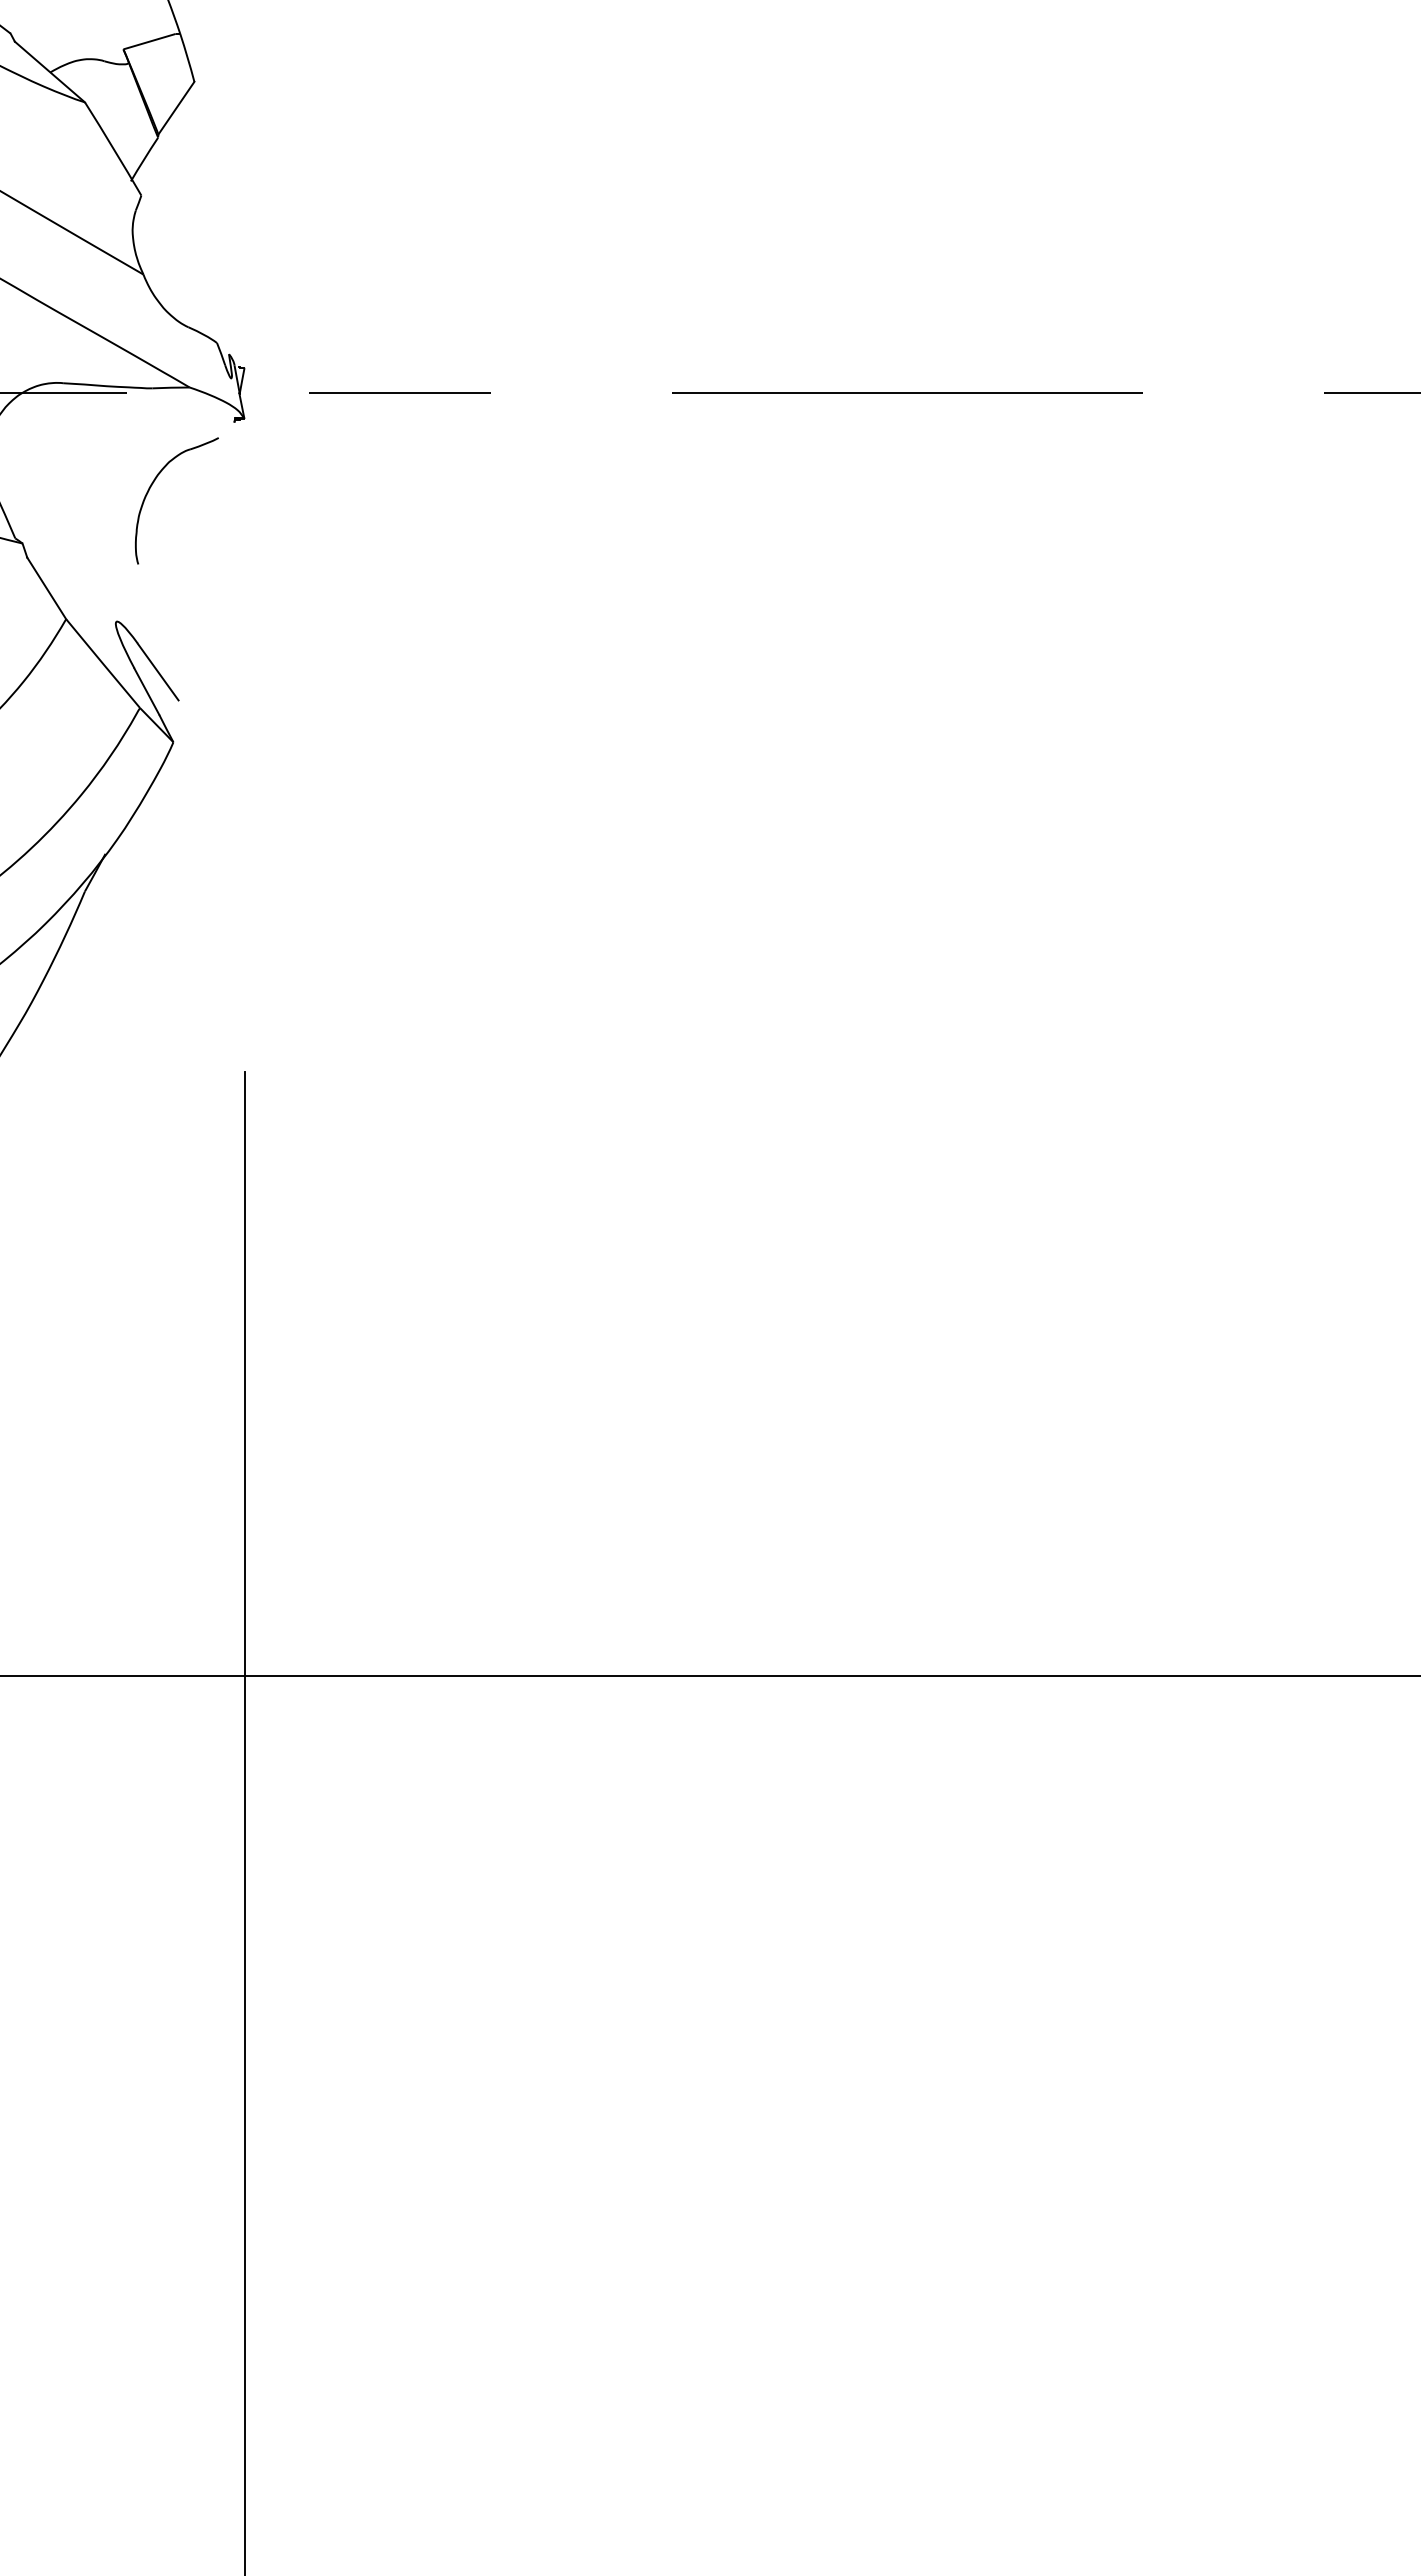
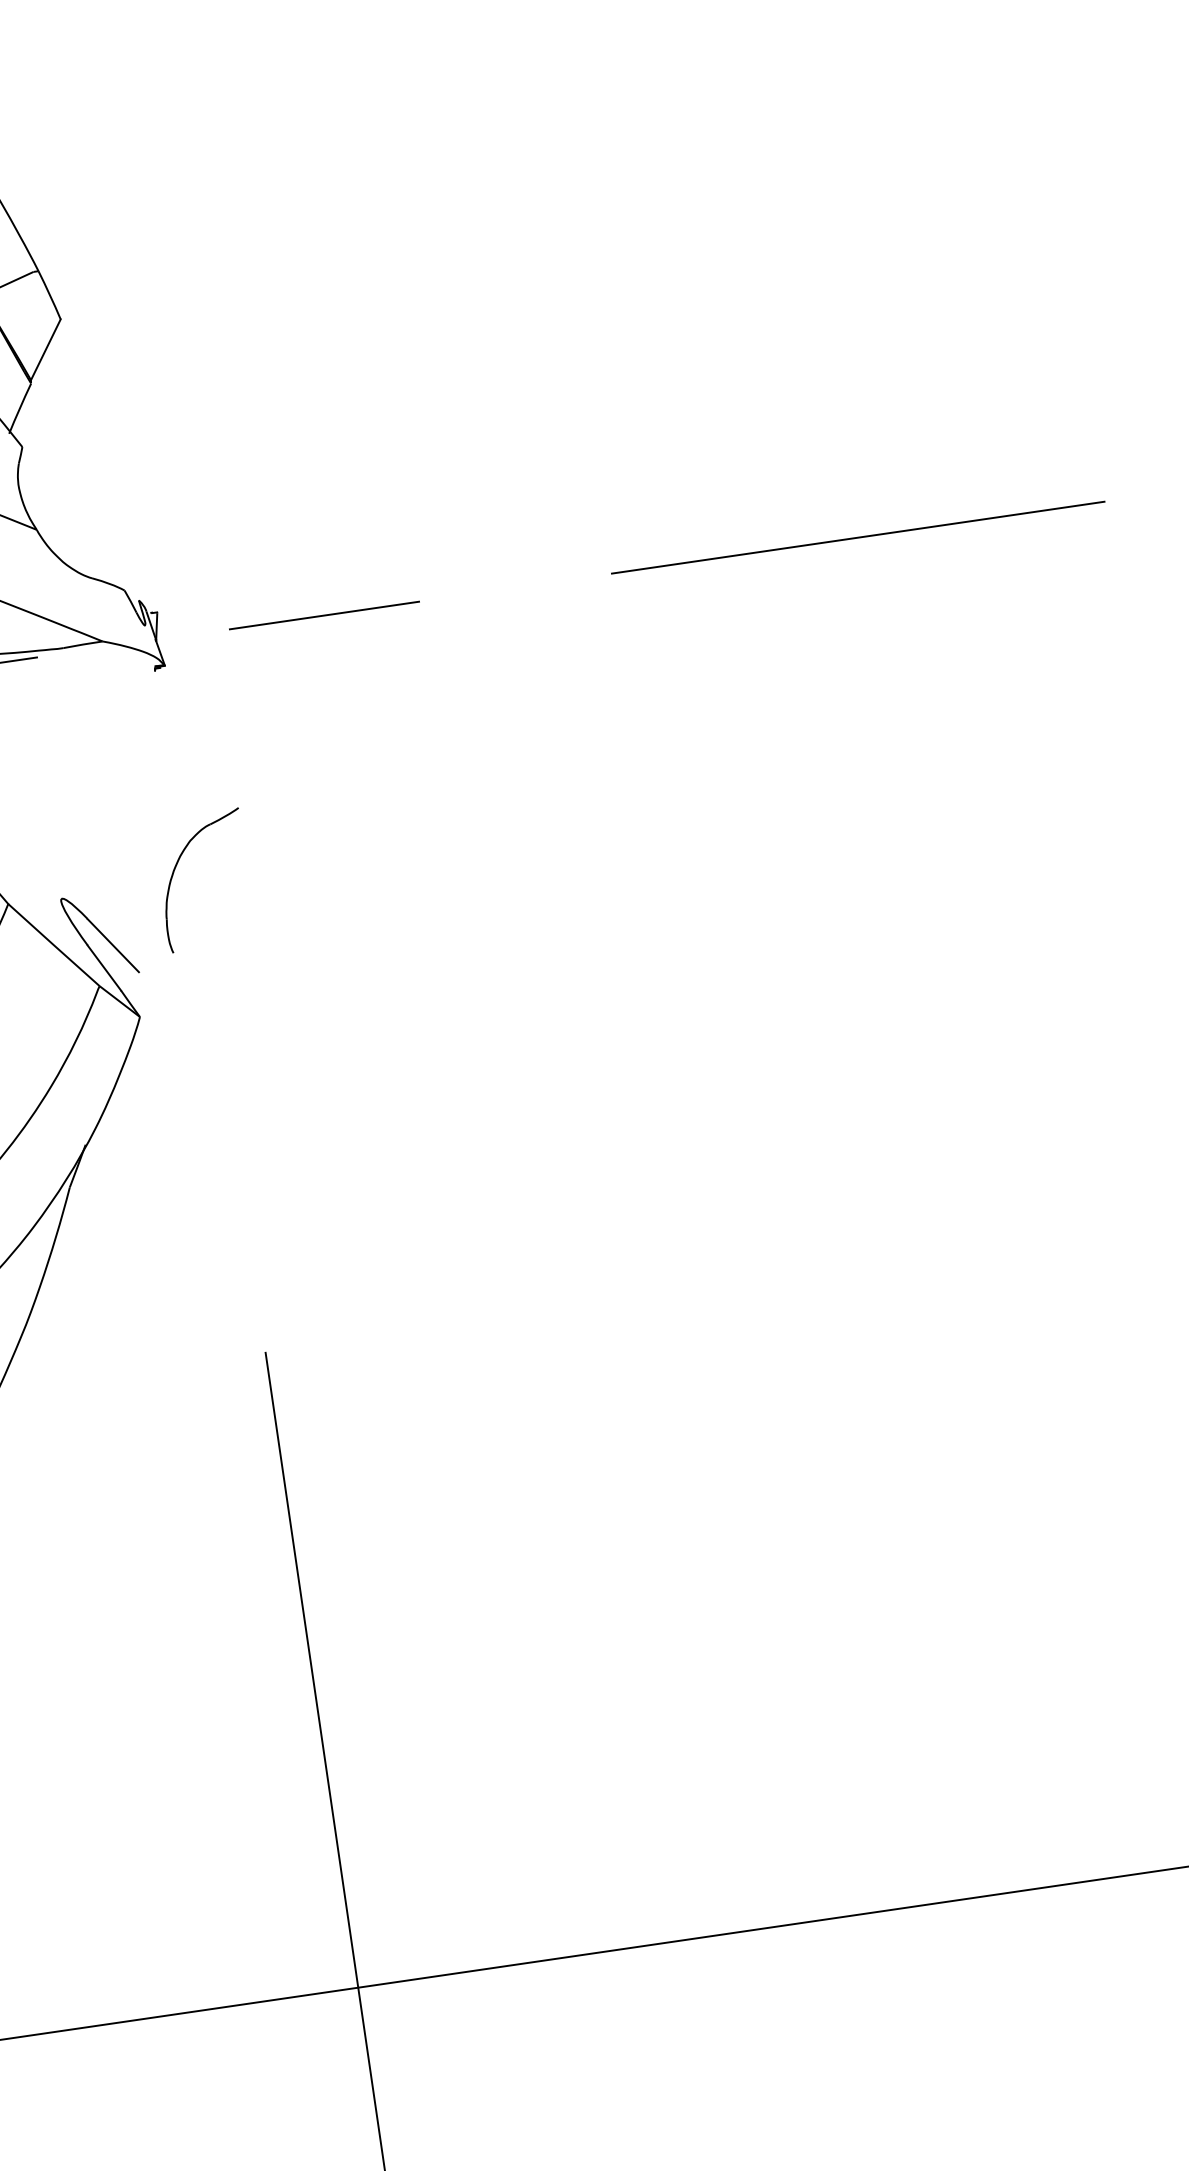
part: (151, 487) -> (175, 870), moved

